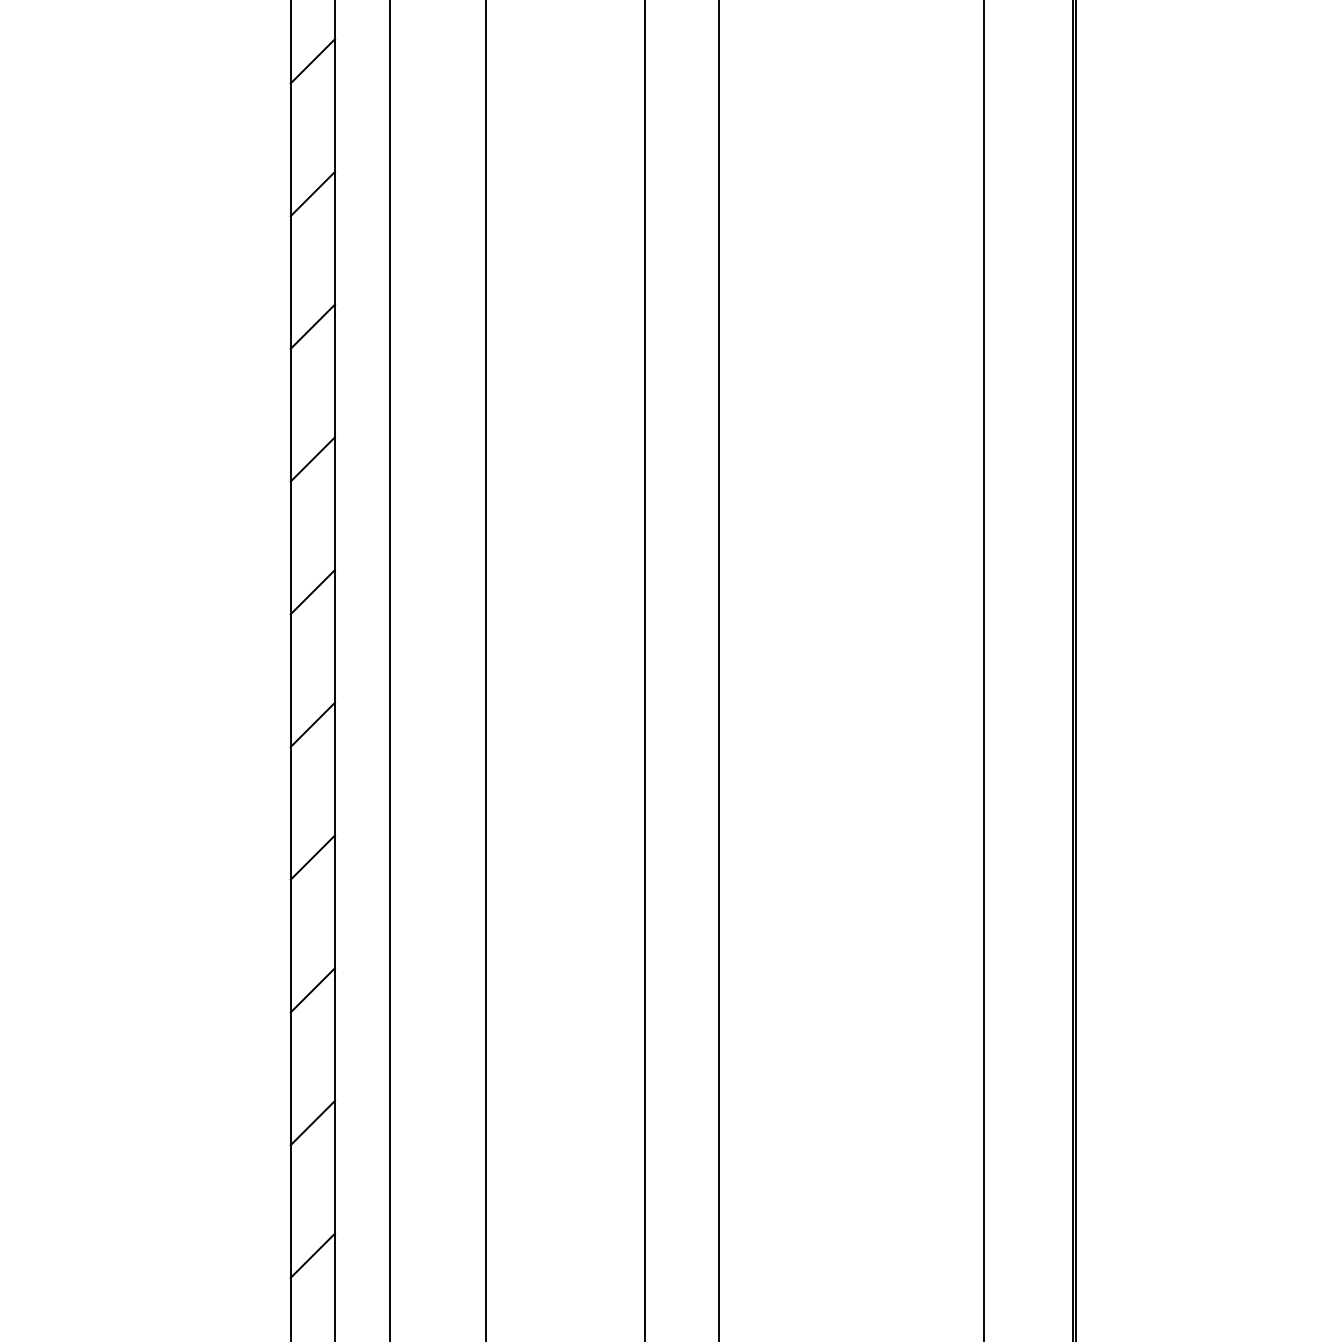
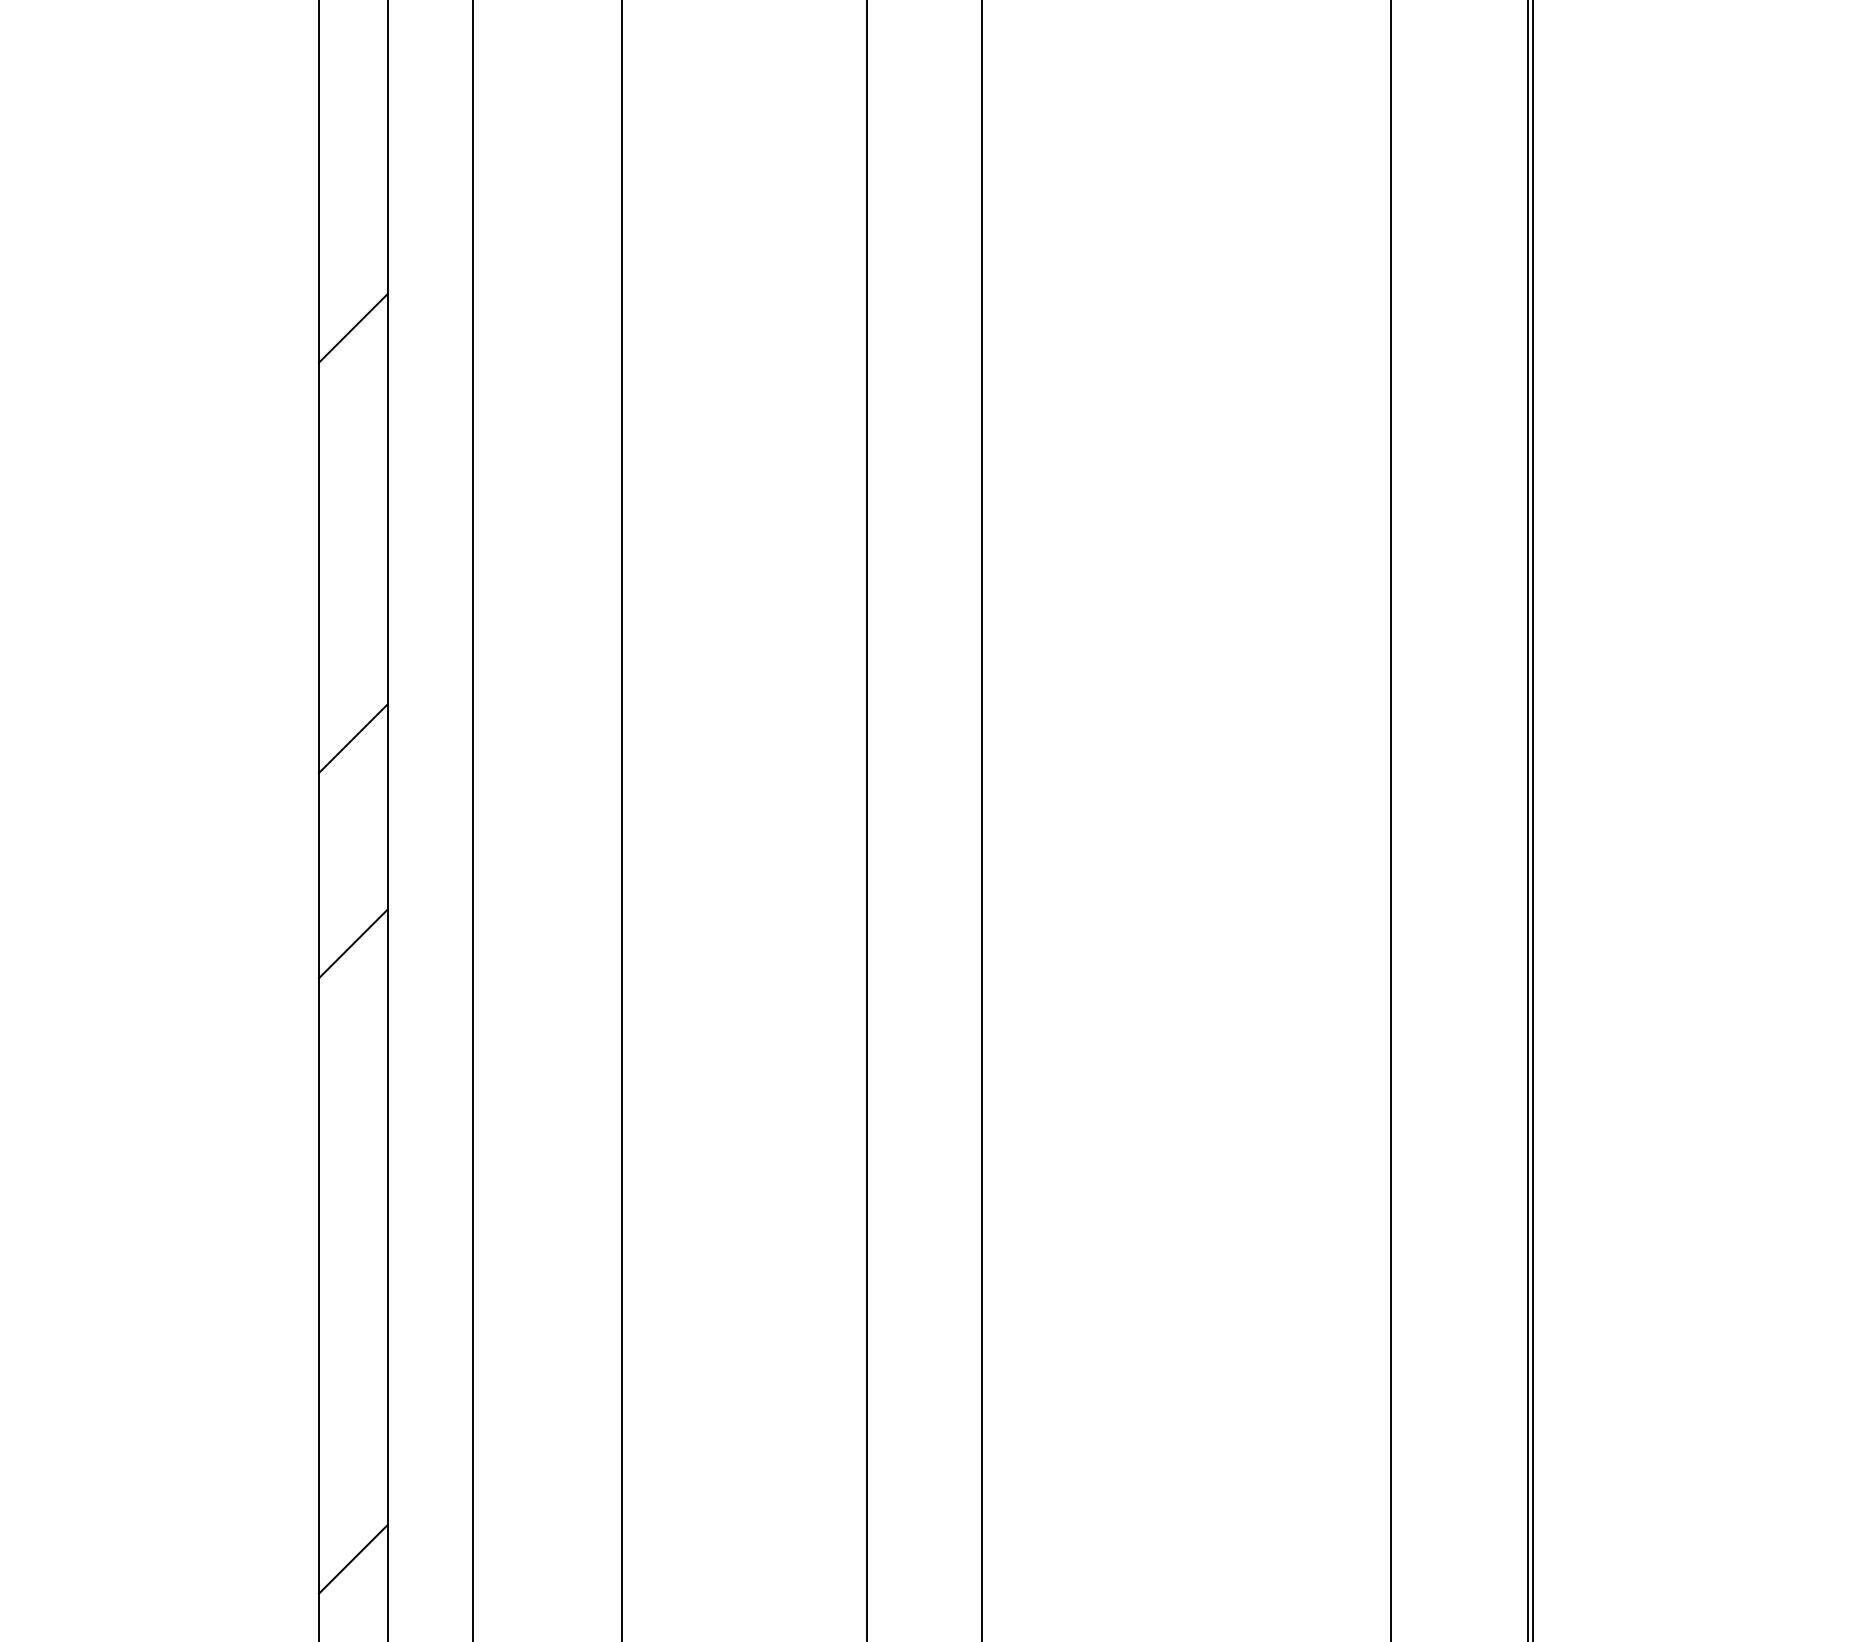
line: (312, 459) -> (352, 123), removed
line: (312, 724) -> (352, 533), removed
line: (312, 1122) -> (352, 1148), removed
line: (312, 1255) -> (352, 1353), removed

